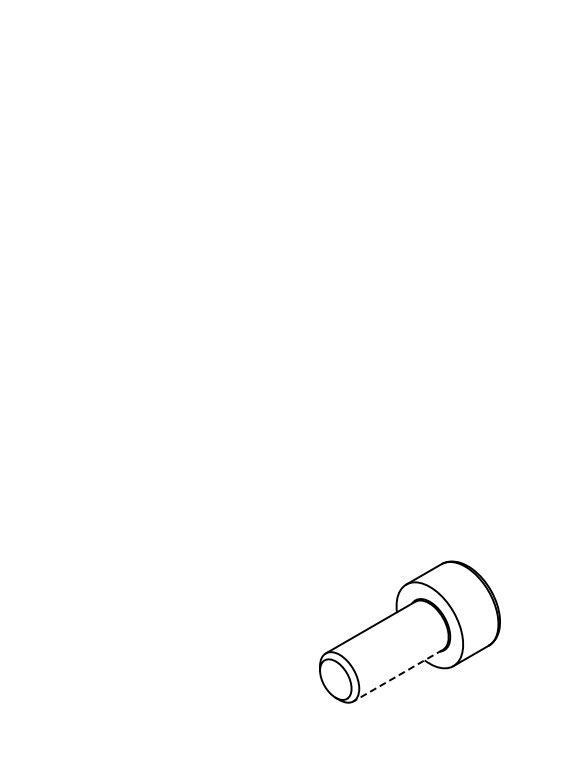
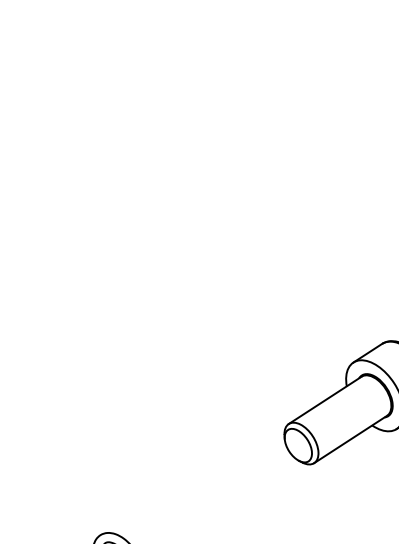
line: (398, 675) -> (350, 439), dashed -> solid

